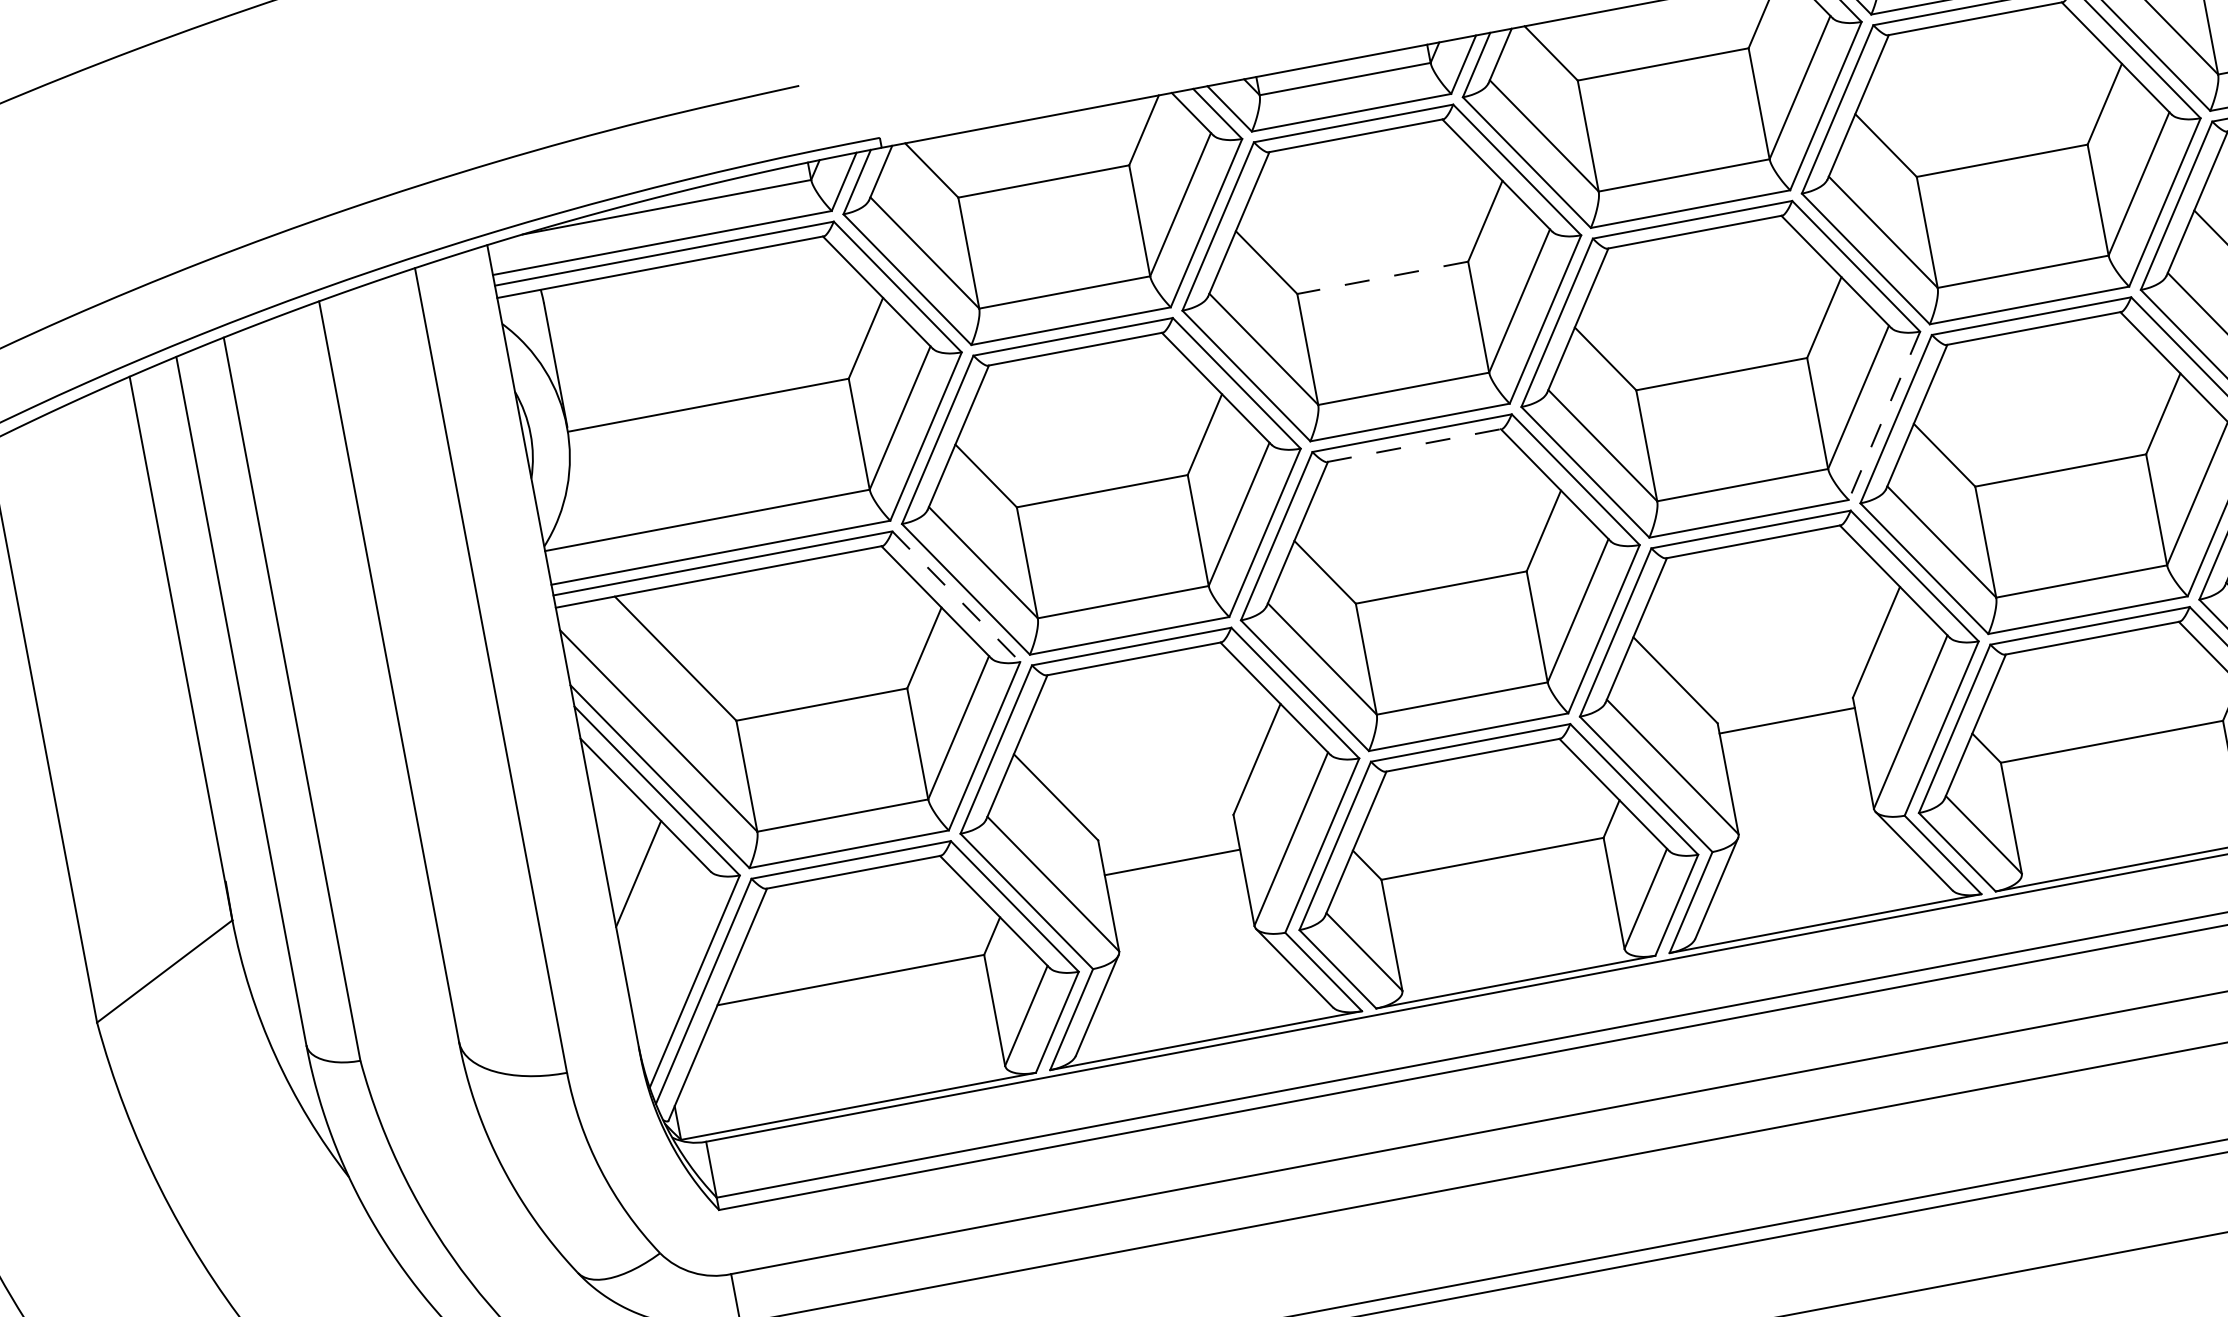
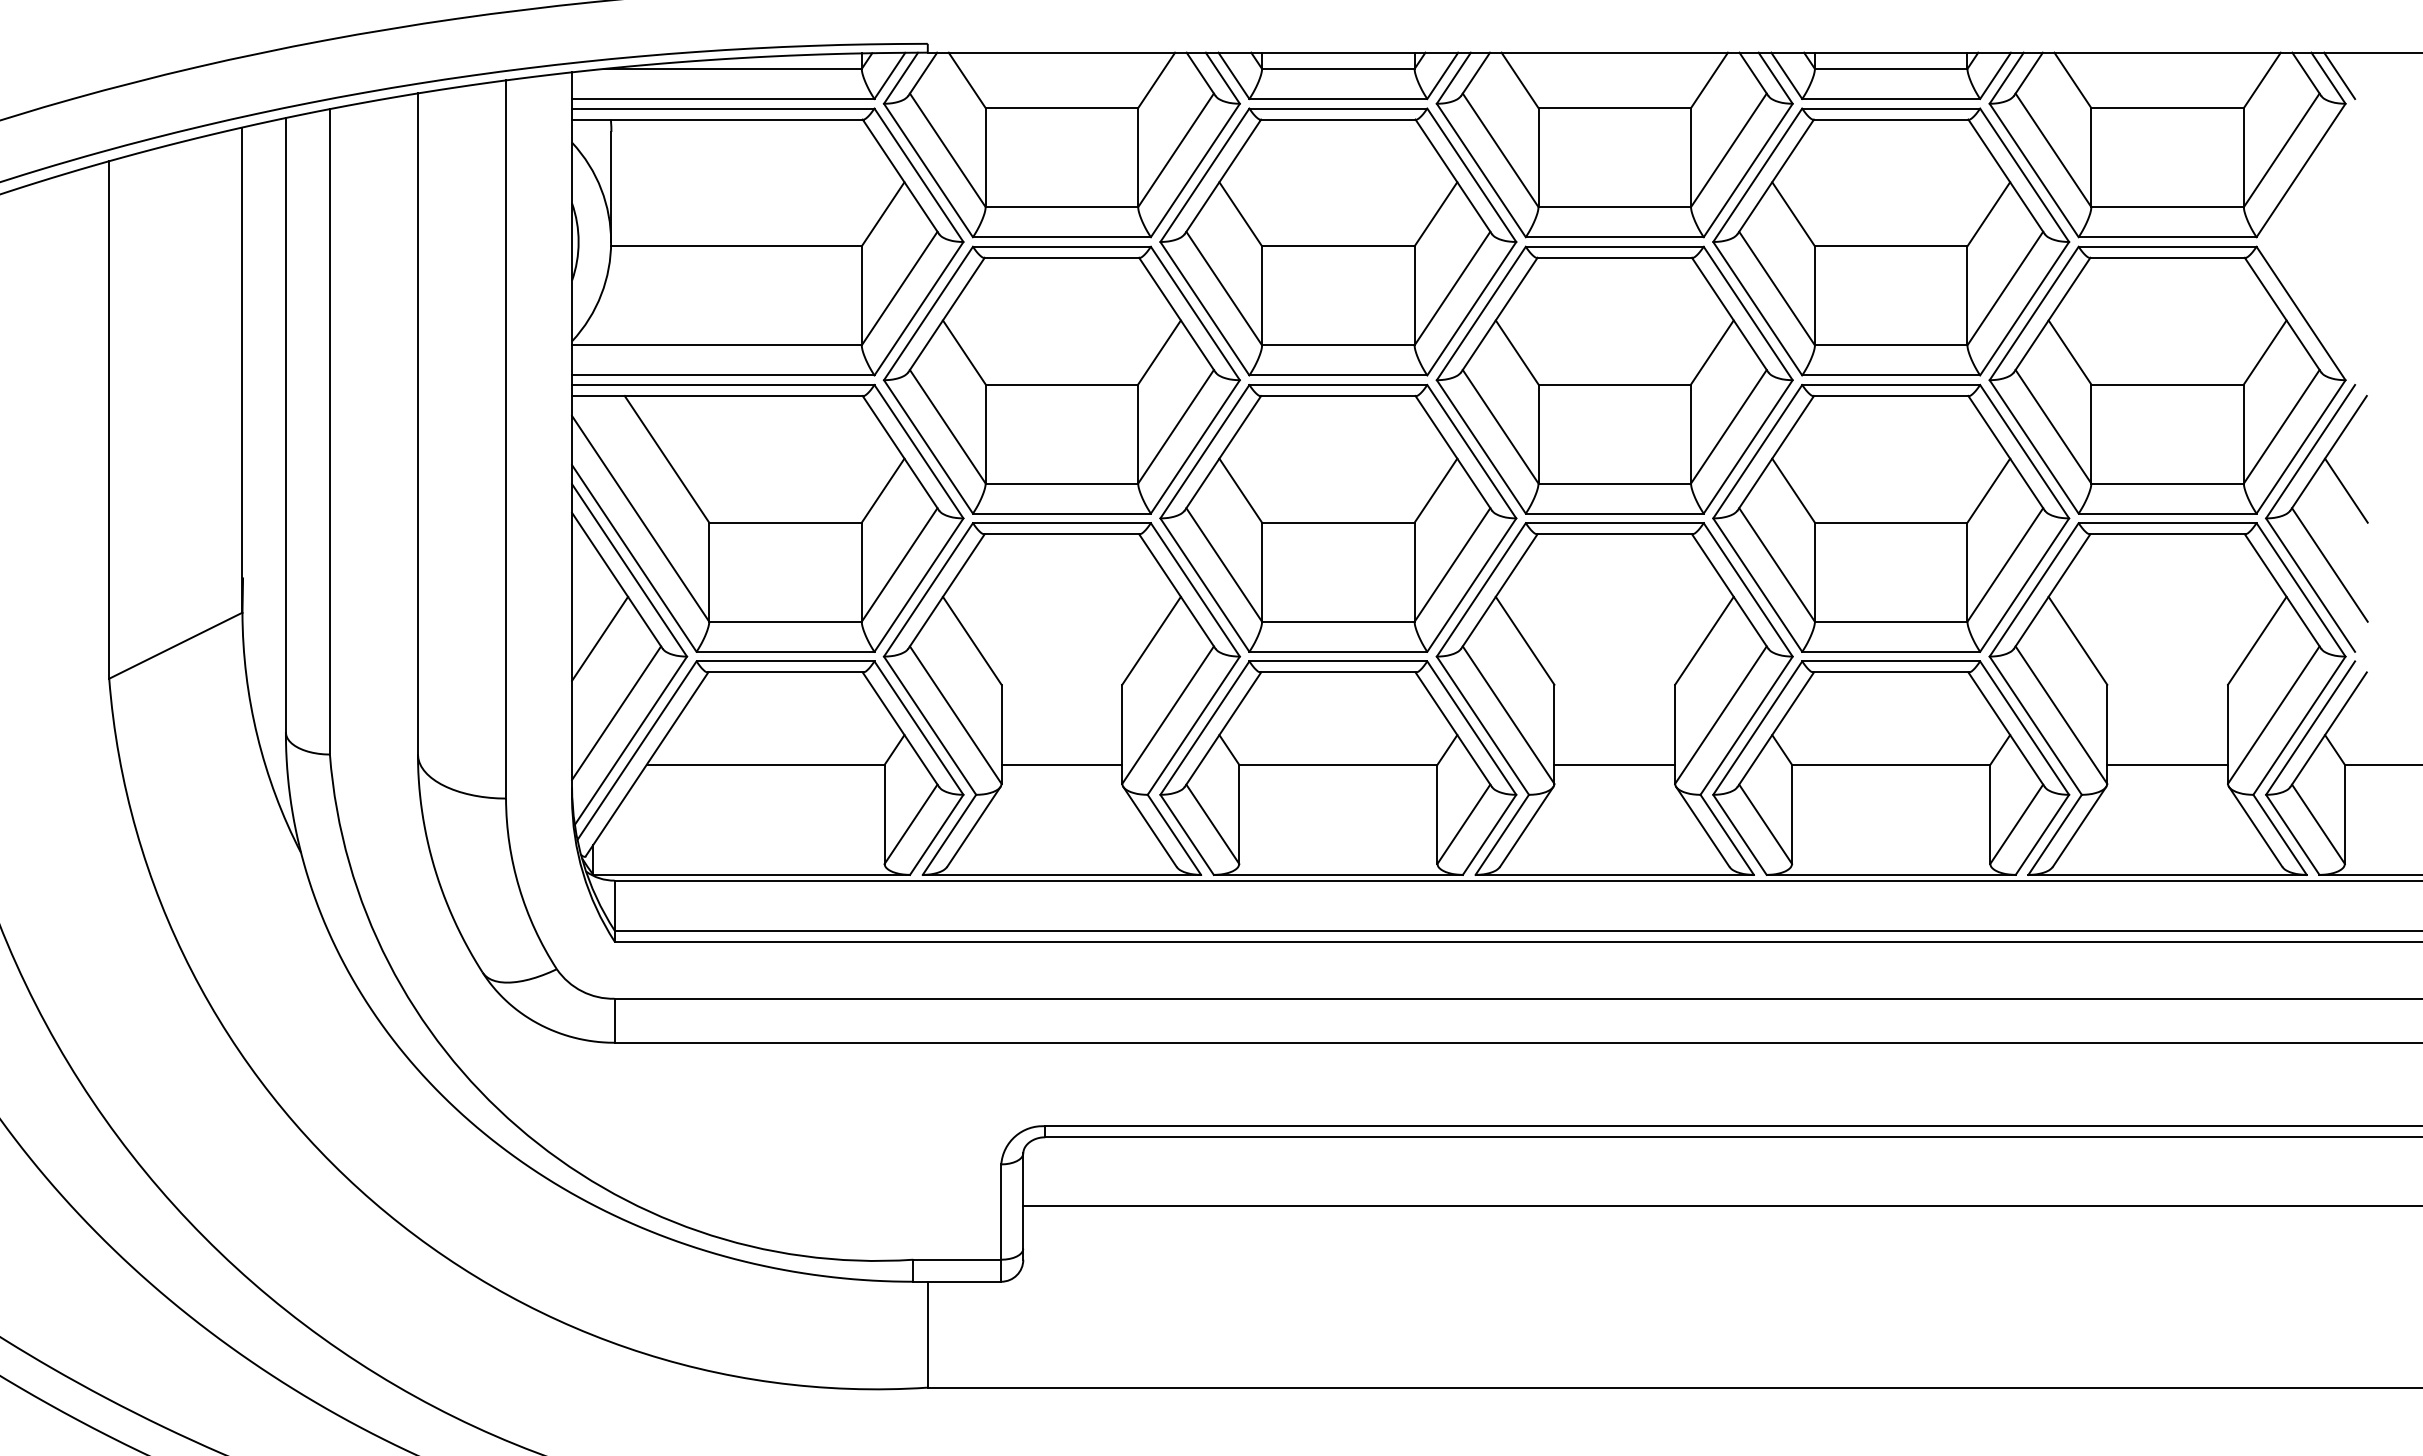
line: (1381, 278) -> (1337, 246), dashed -> solid
line: (1883, 416) -> (1747, 447), dashed -> solid
line: (1414, 444) -> (1338, 395), dashed -> solid
line: (957, 597) -> (919, 452), dashed -> solid
line: (1786, 720) -> (1614, 764), moved
line: (1171, 862) -> (1061, 764), moved
line: (672, 953) -> (616, 712), added

